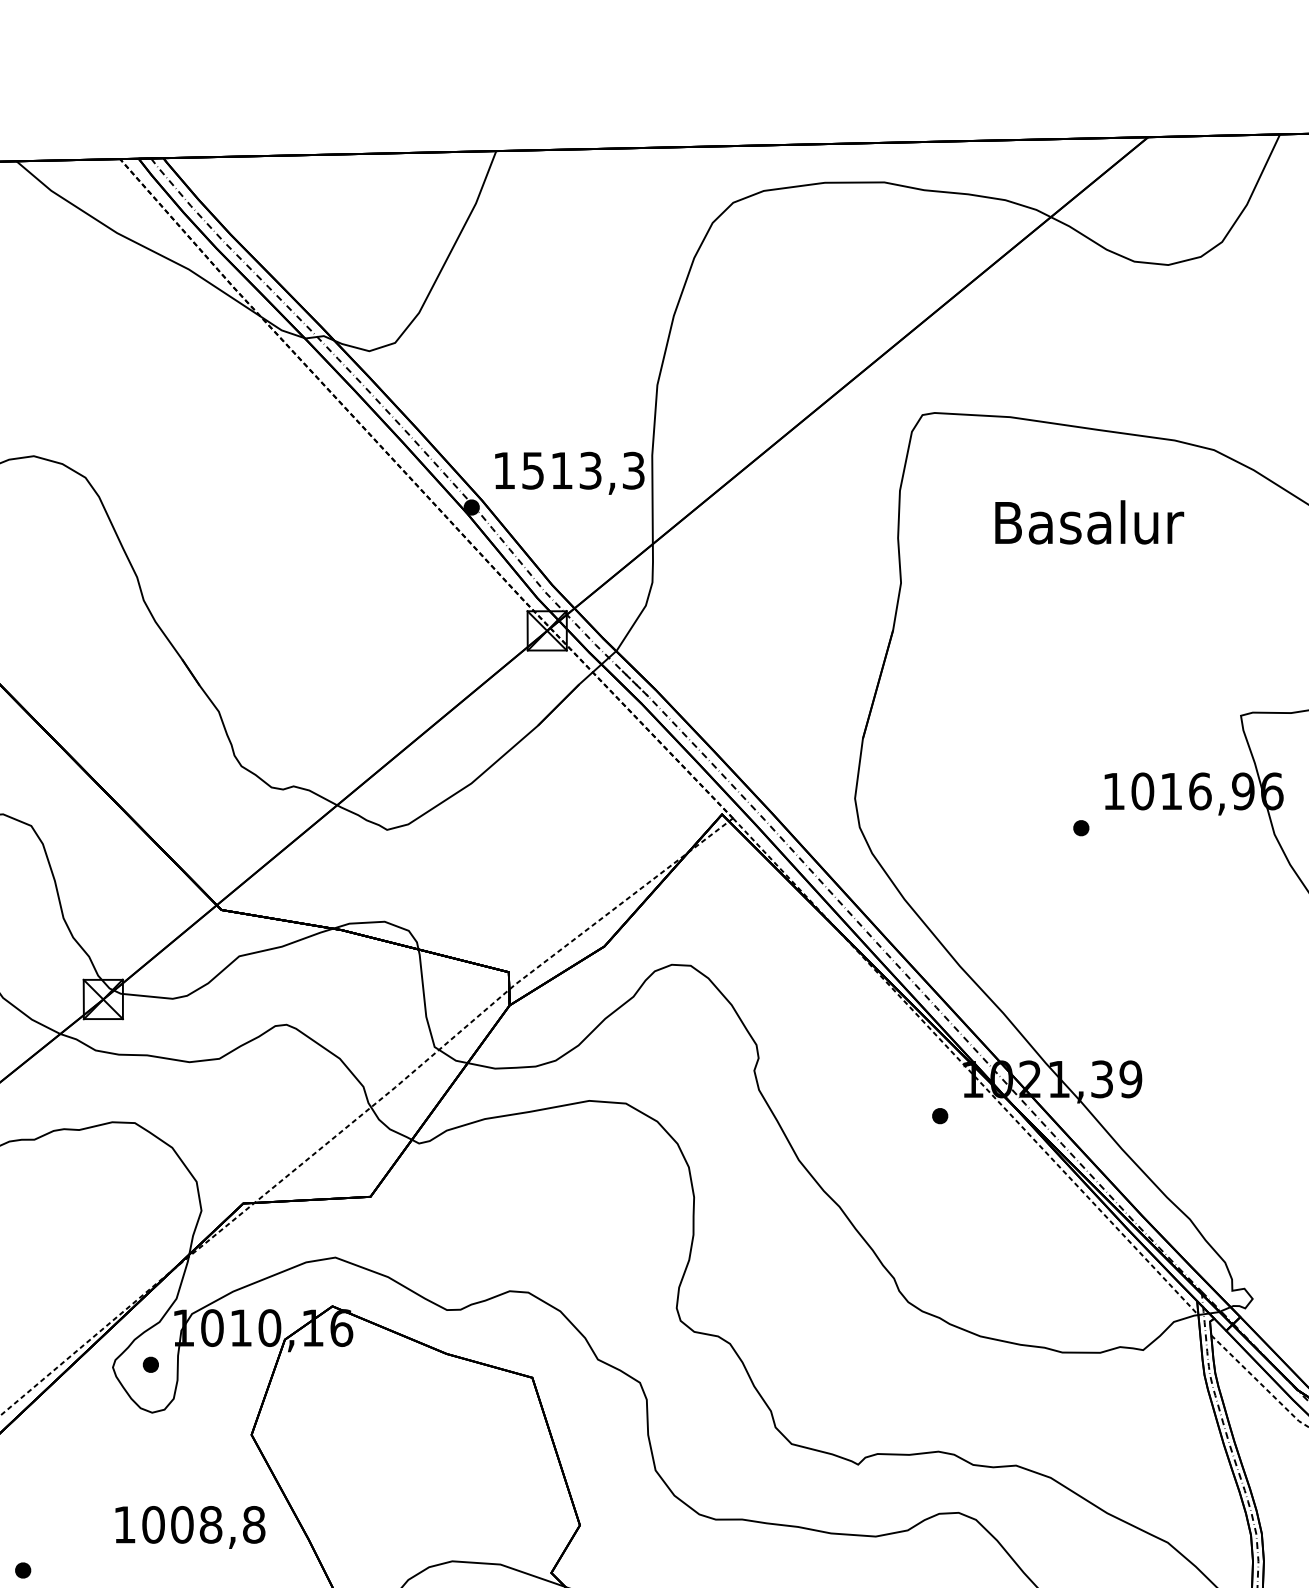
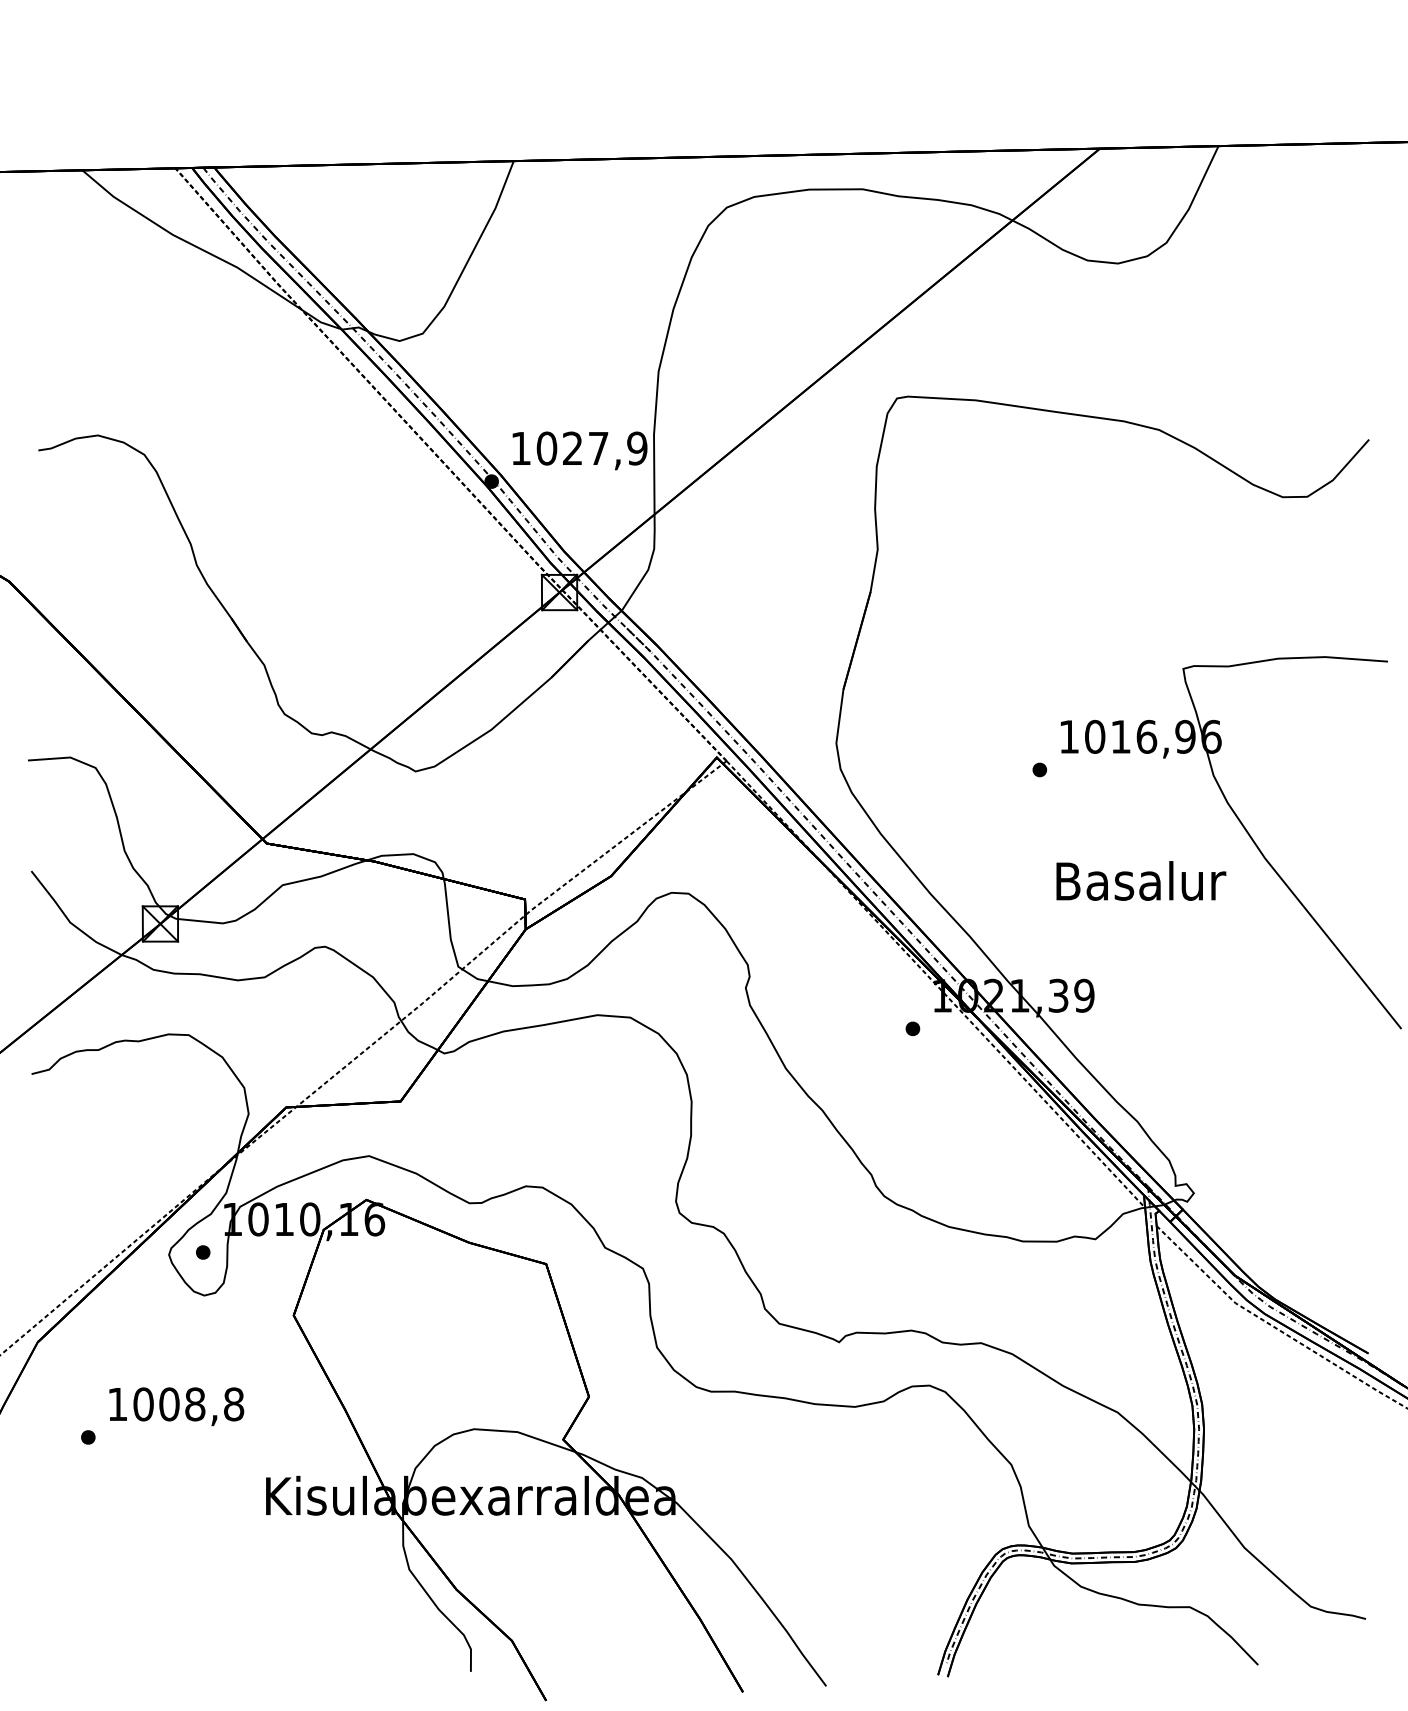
text: (582, 470) -> (591, 448), 1513,3 -> 1027,9
text: (1089, 521) -> (1141, 880), moved
text: (190, 1527) -> (176, 1406), moved

